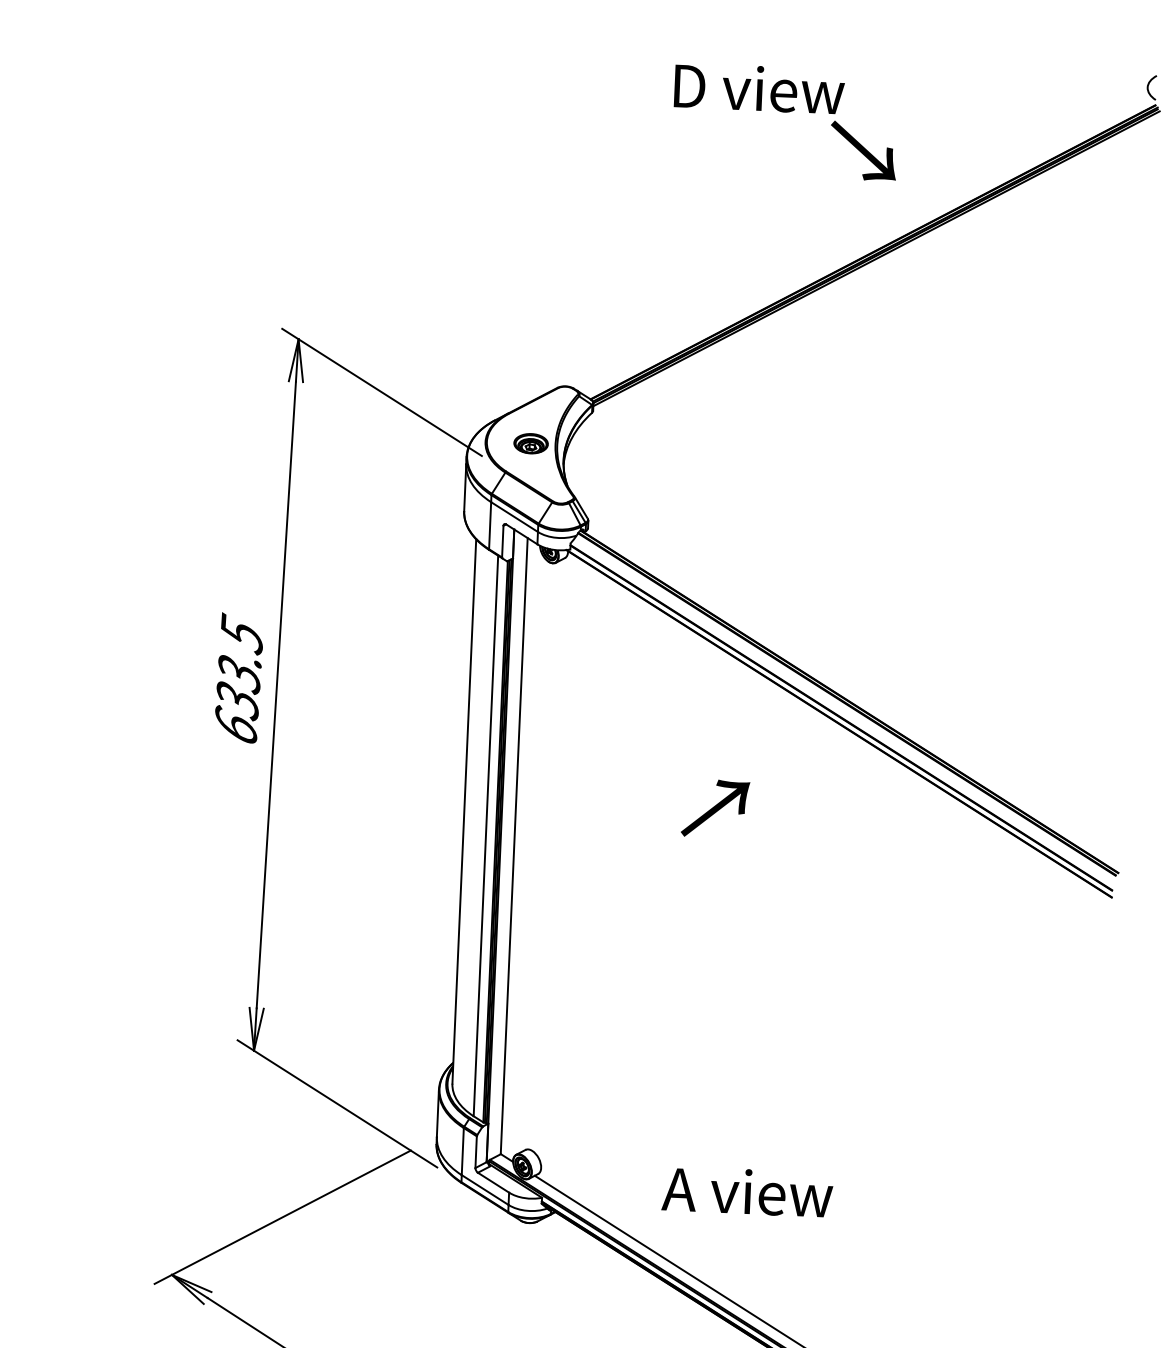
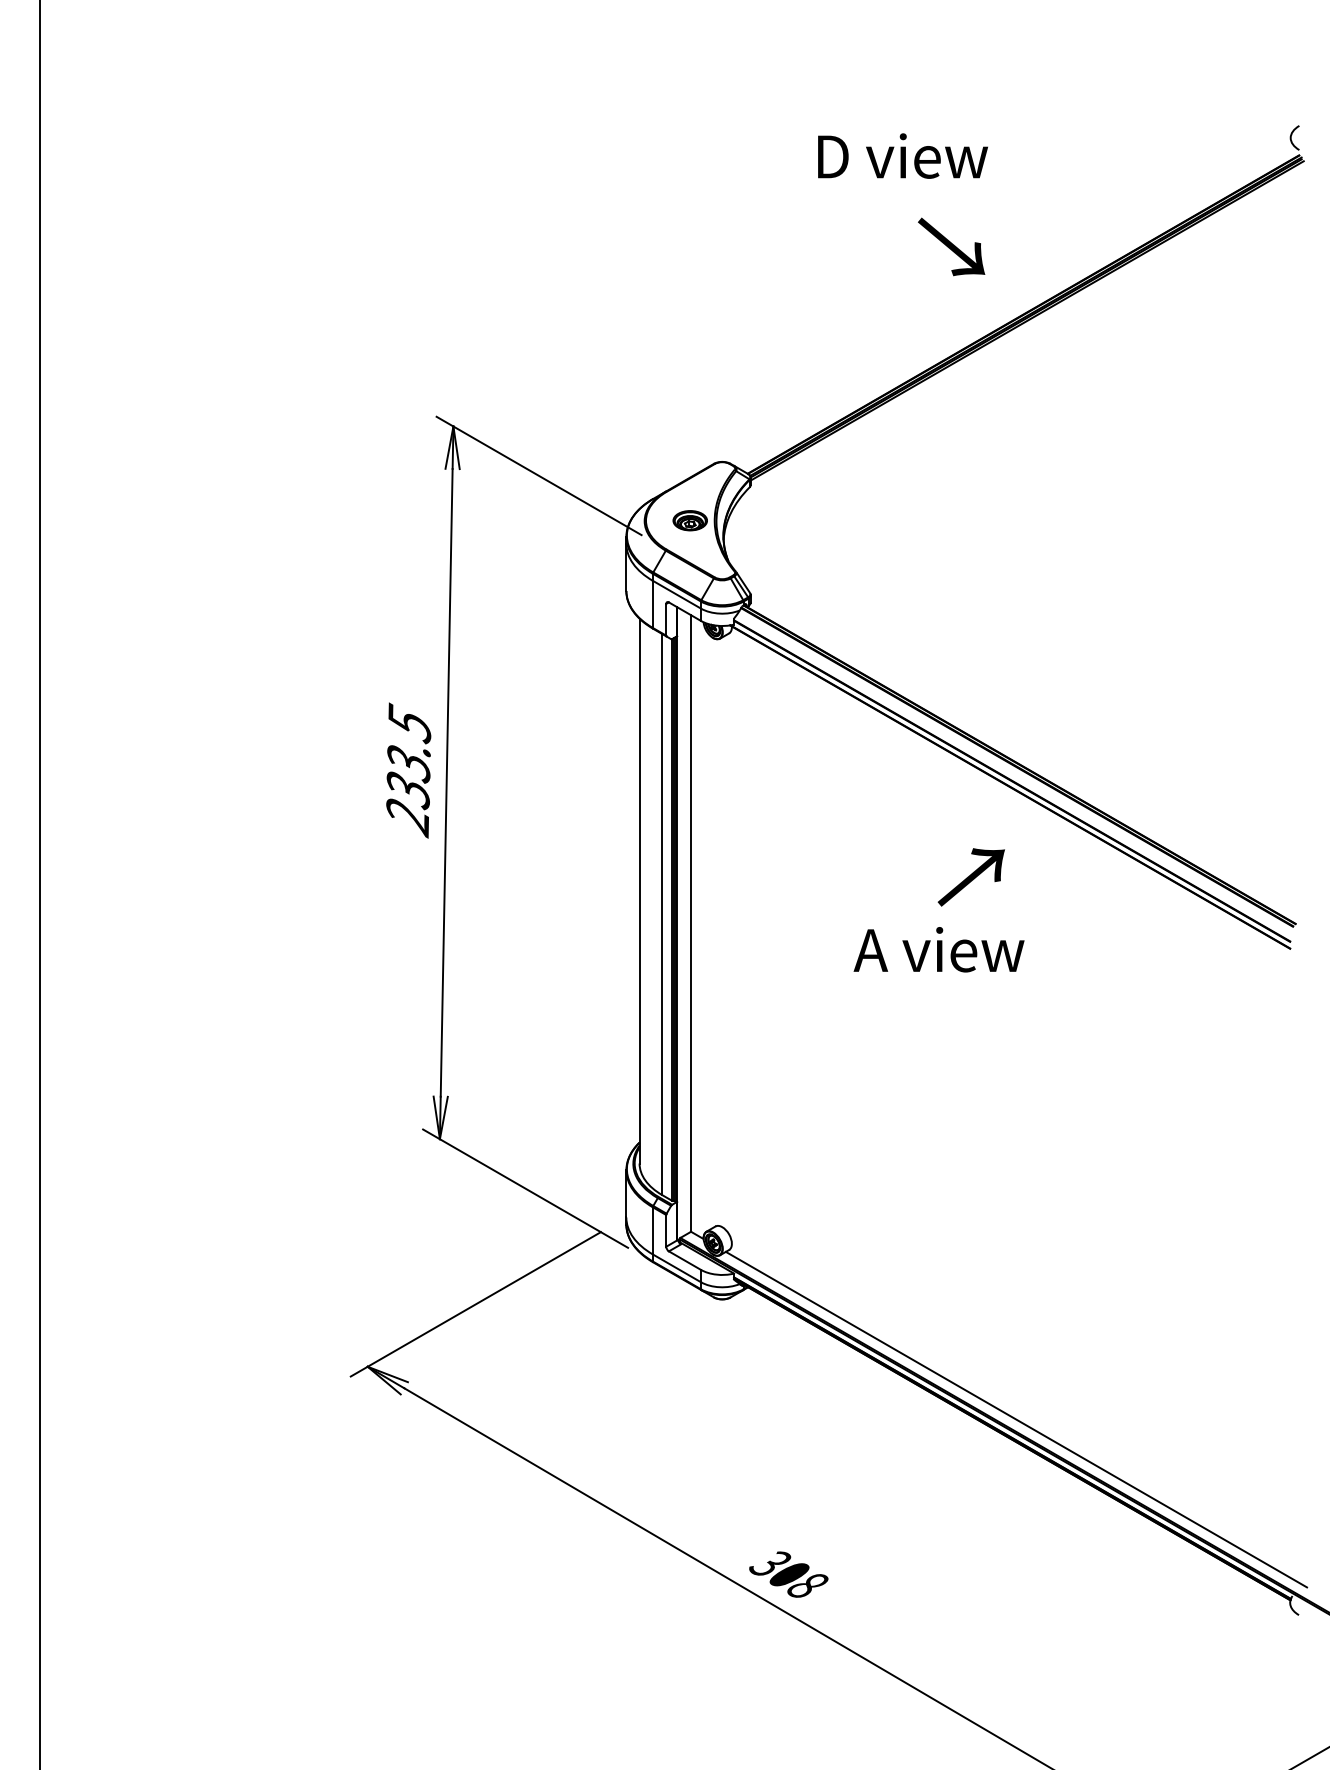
text: (863, 150) -> (951, 246), moved
text: (235, 726) -> (407, 816), 633.5 -> 233.5
text: (714, 808) -> (970, 877), moved
text: (746, 1191) -> (938, 949), moved

